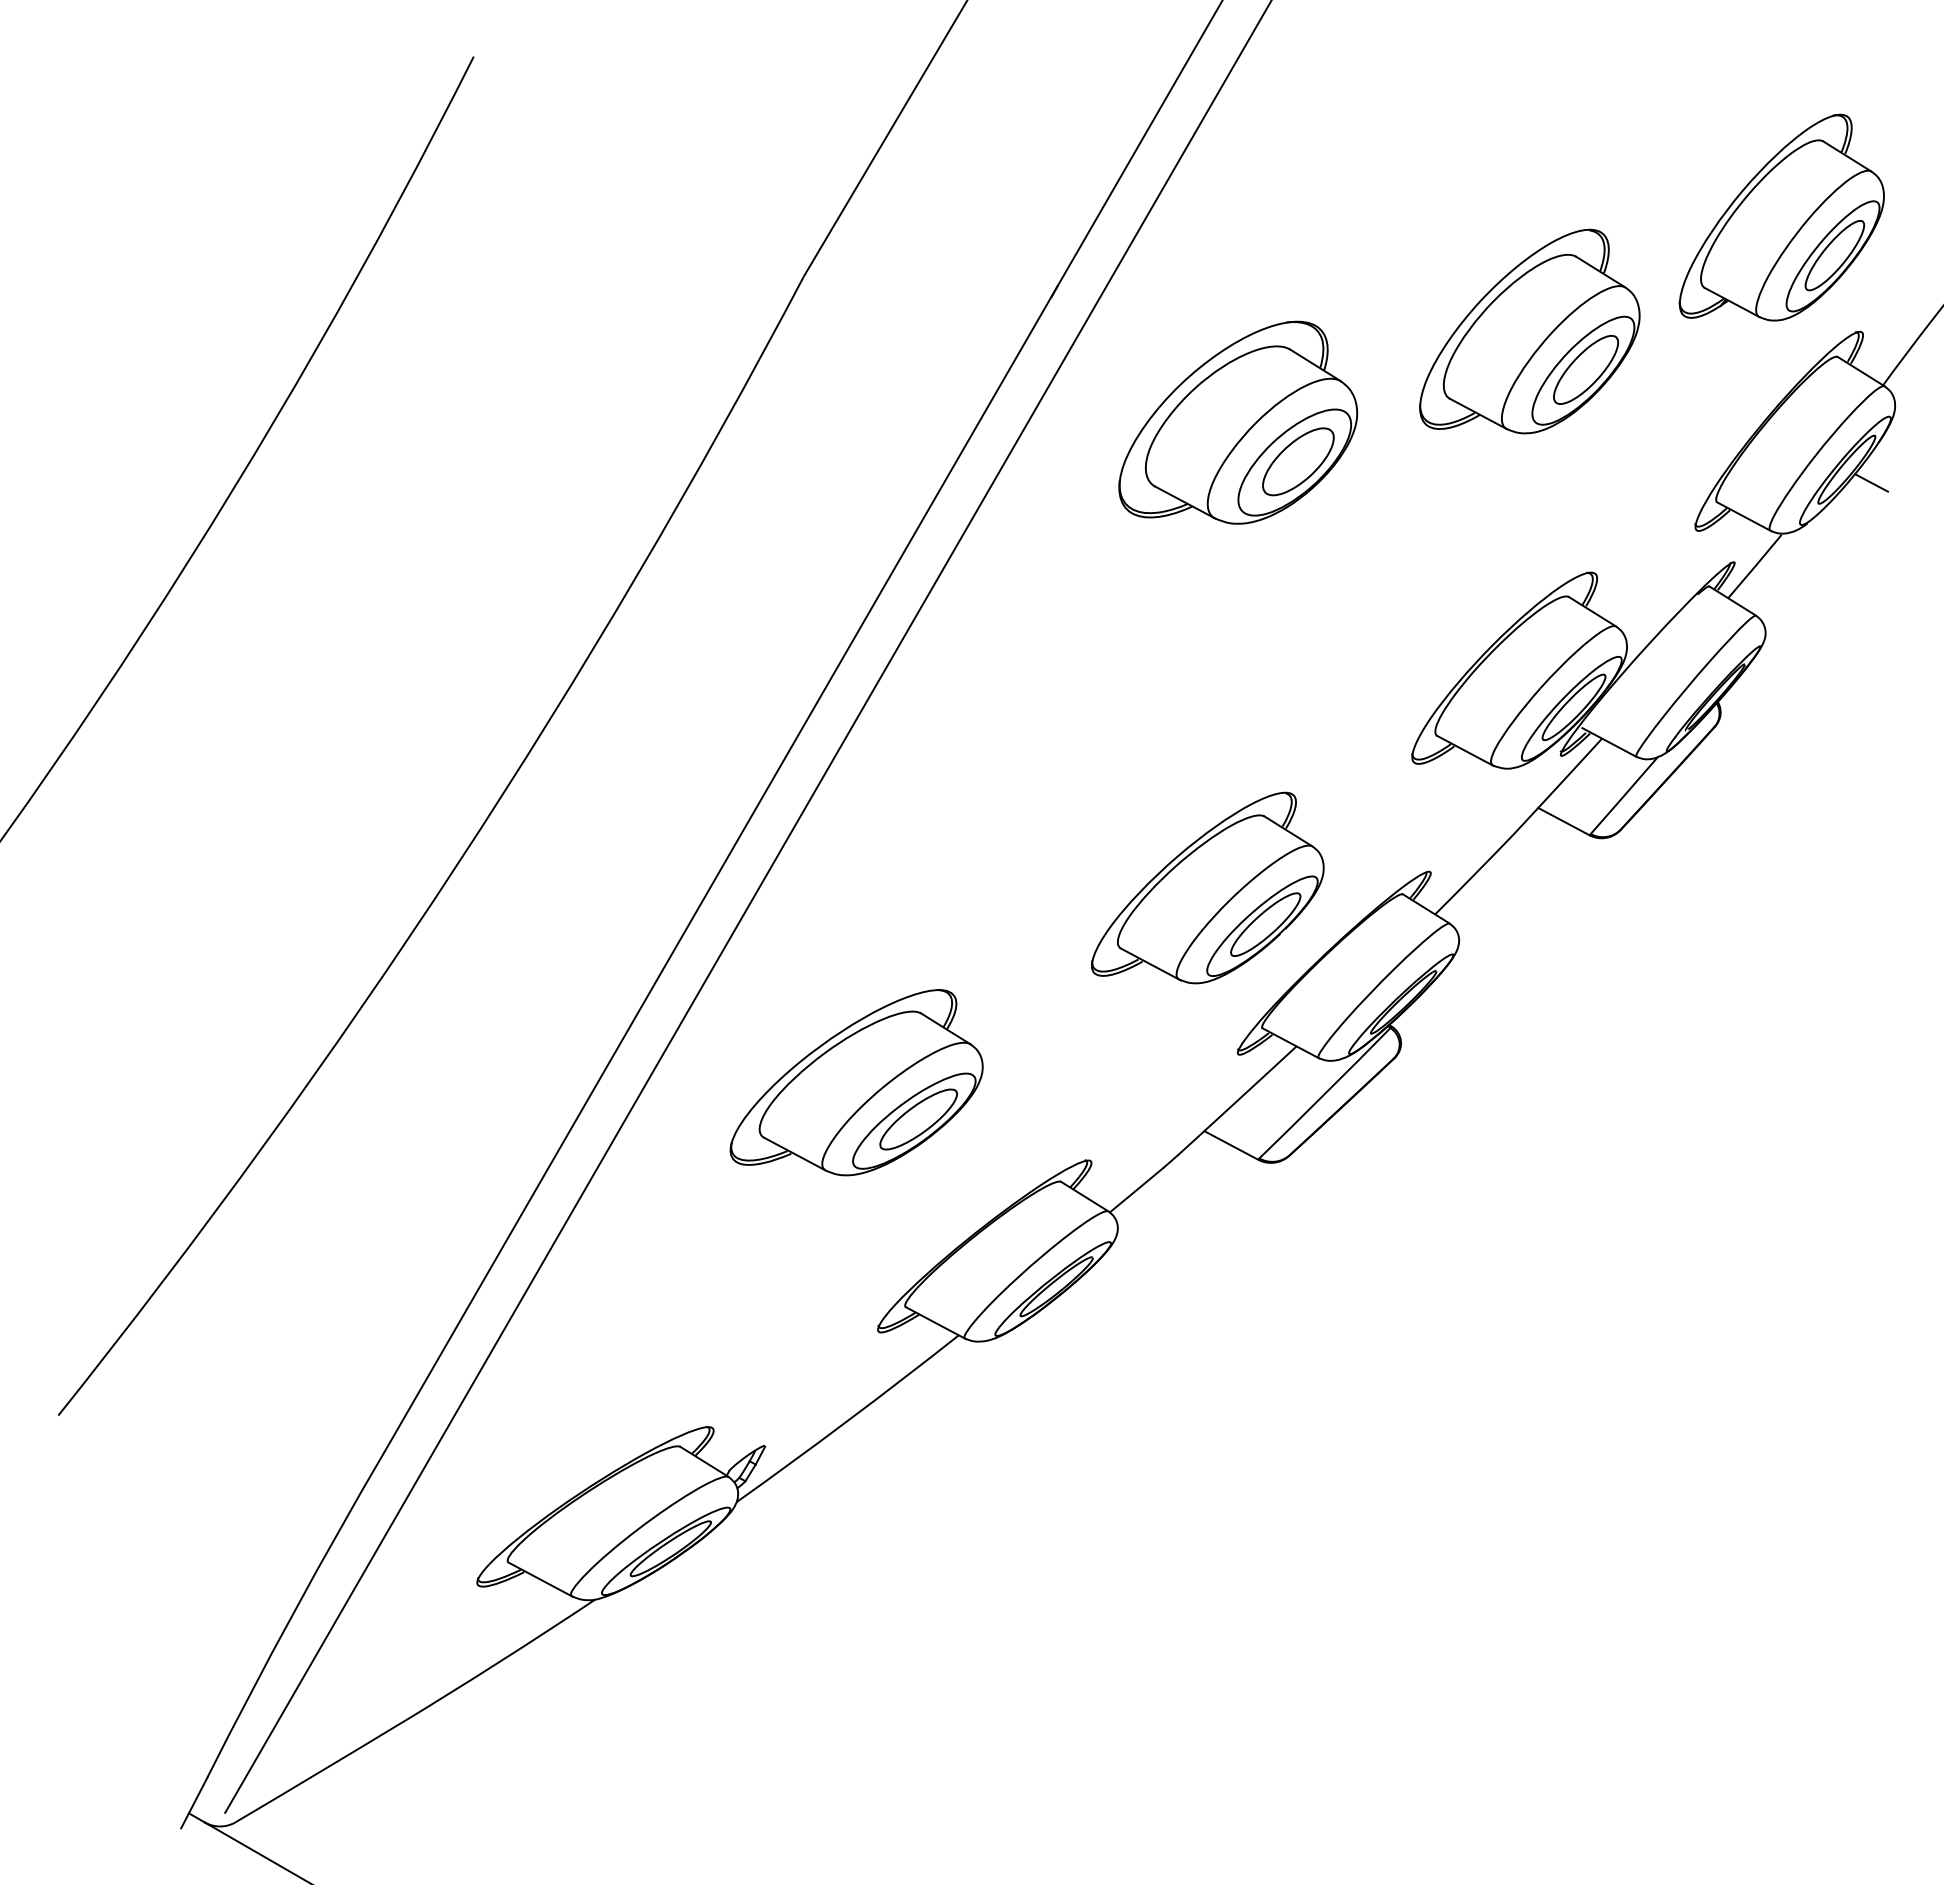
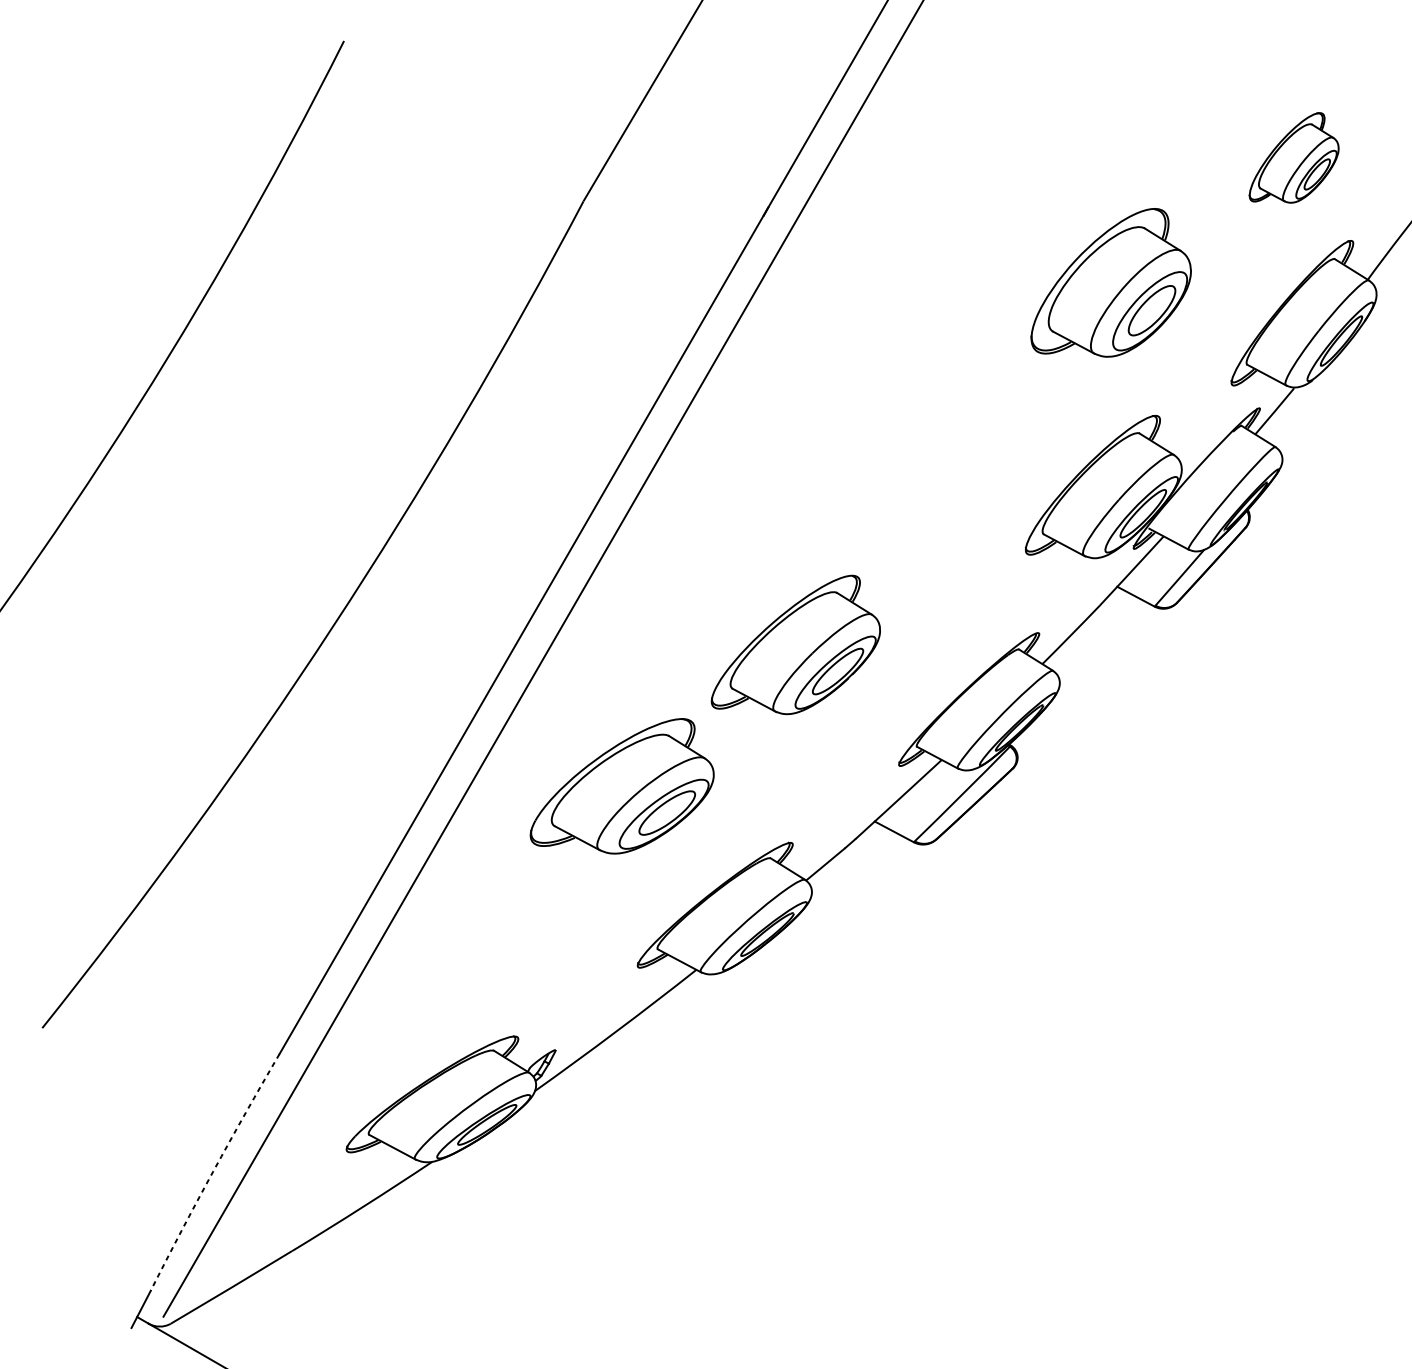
part: (1781, 217) -> (1294, 157), size x0.6
part: (1529, 331) -> (1110, 282), moved
part: (1238, 422) -> (899, 306), removed
line: (1871, 482) -> (1359, 350), removed
part: (1207, 887) -> (795, 644), moved
arc: (293, 1612) -> (213, 1171), solid -> dashed

